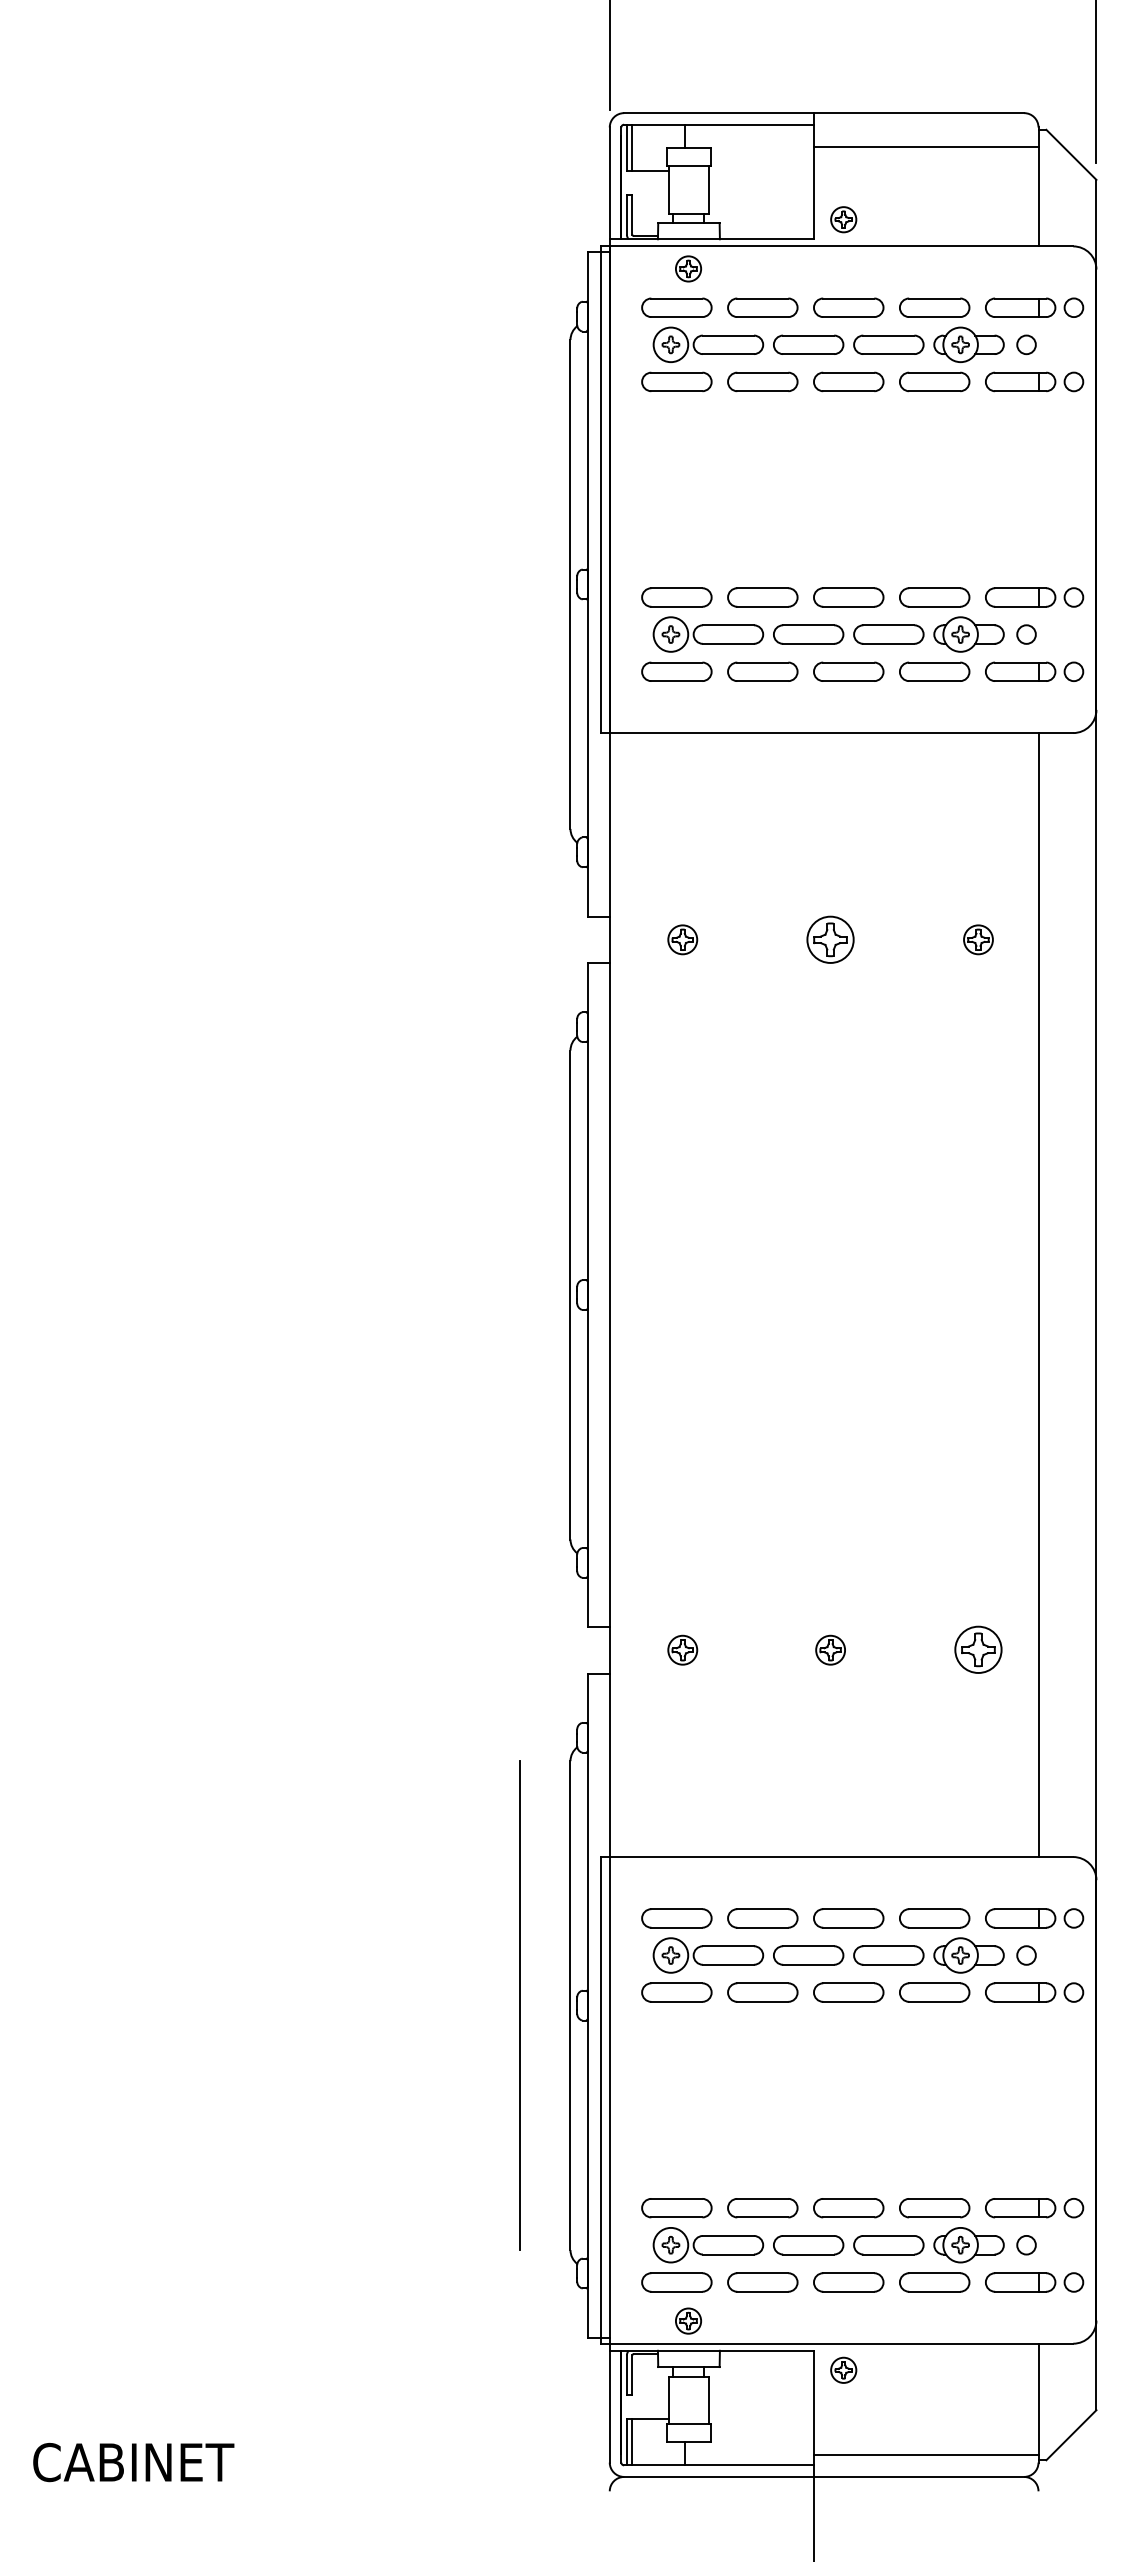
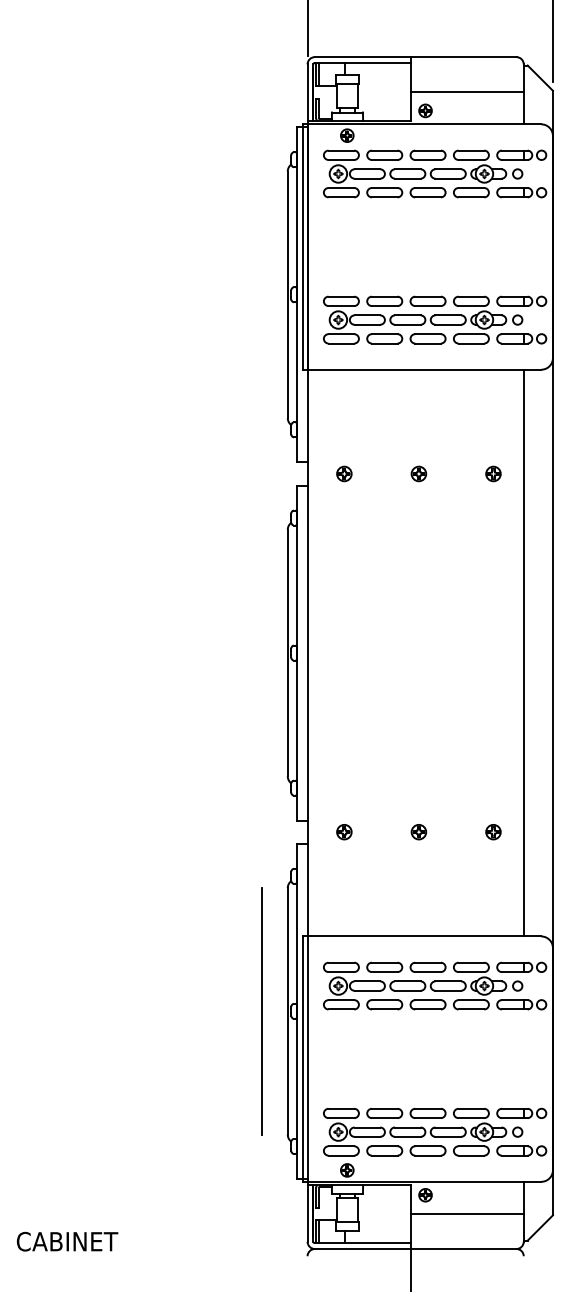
line: (924, 147) -> (466, 92), moved
part: (829, 938) -> (418, 473), size x0.62
part: (978, 1650) -> (493, 832), size x0.62
line: (924, 2454) -> (466, 1213), moved

